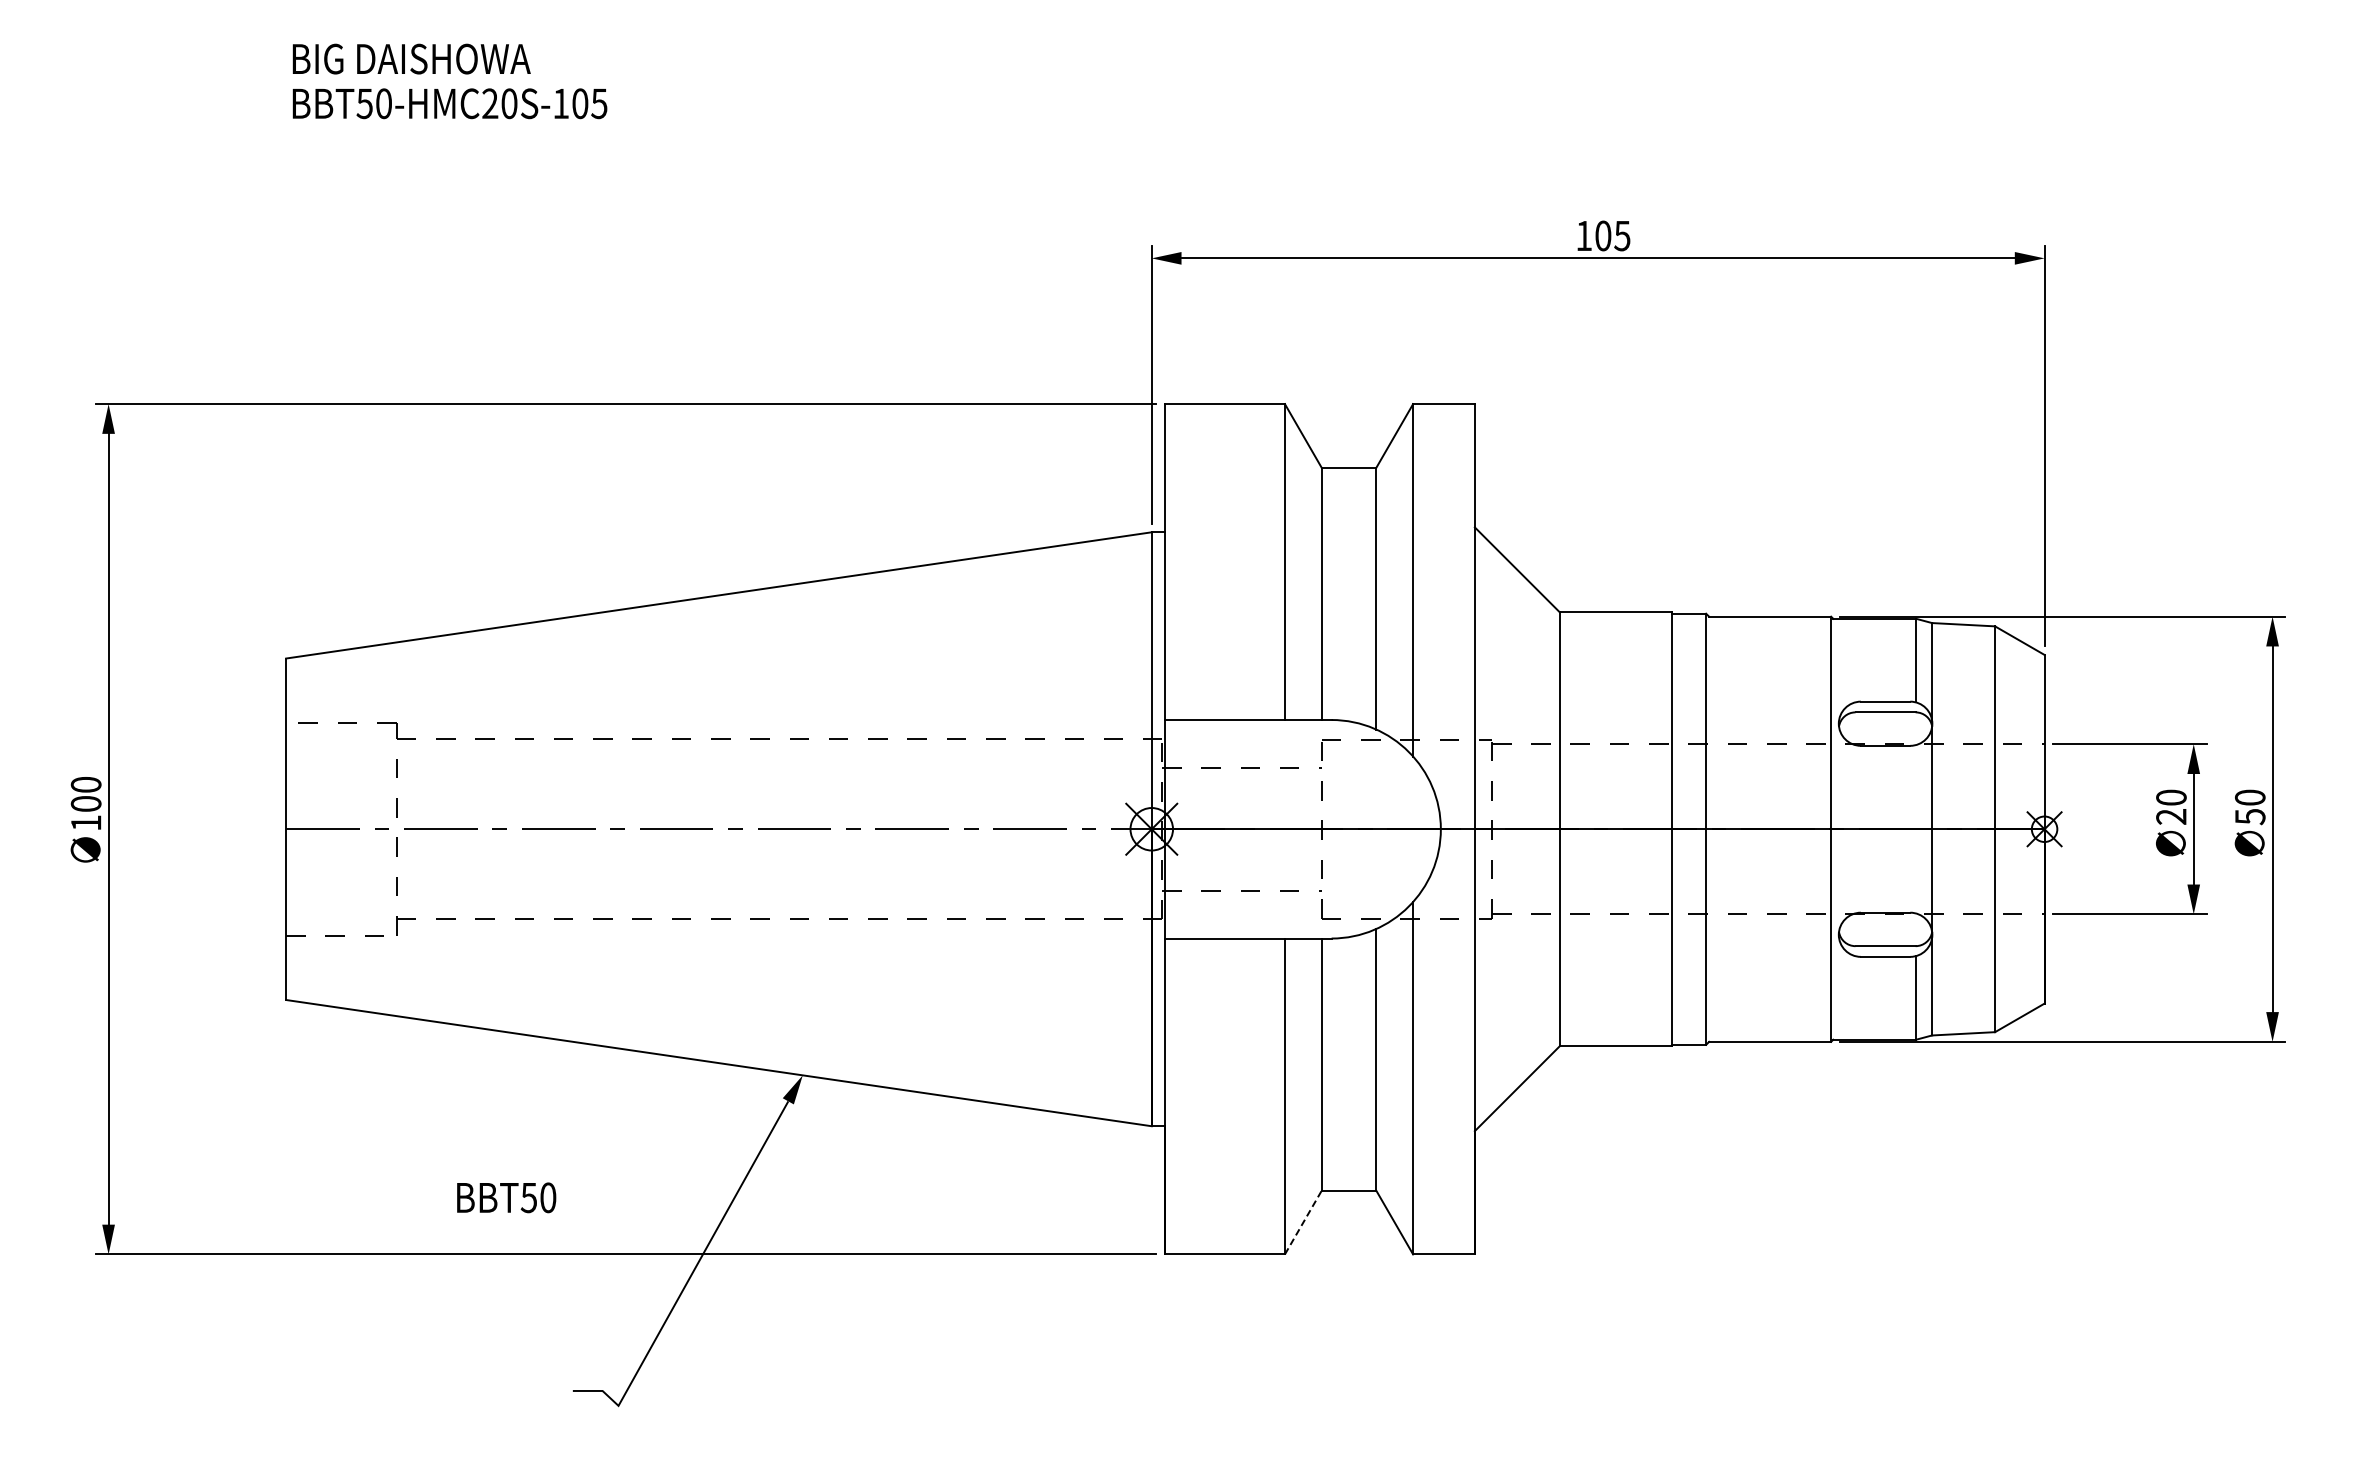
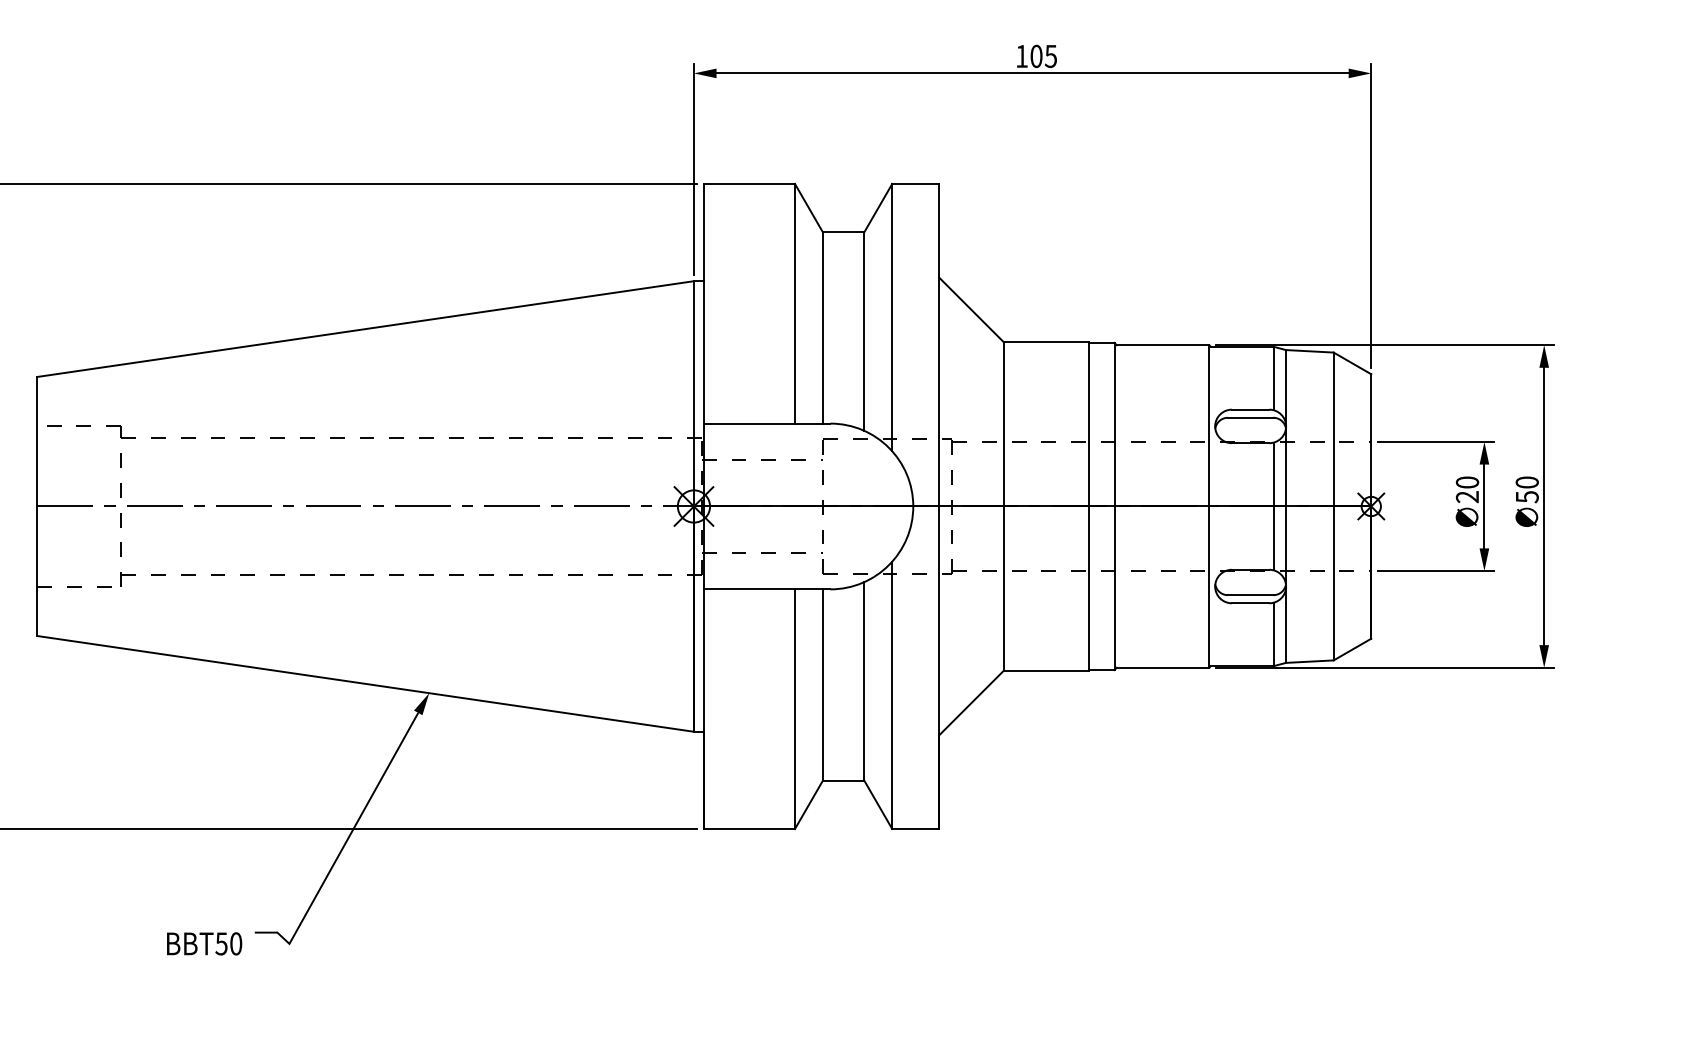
line: (1916, 829) -> (1274, 506), added
text: (506, 1197) -> (204, 943), moved
line: (1303, 1222) -> (809, 804), dashed -> solid

